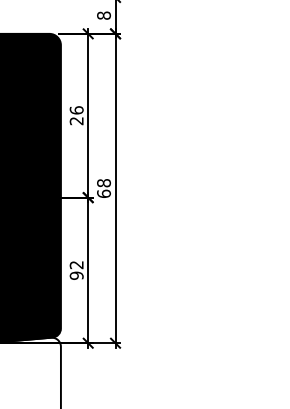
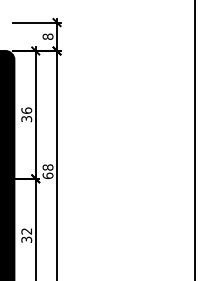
text: (76, 121) -> (26, 119), 26 -> 36
text: (76, 275) -> (26, 239), 92 -> 32

